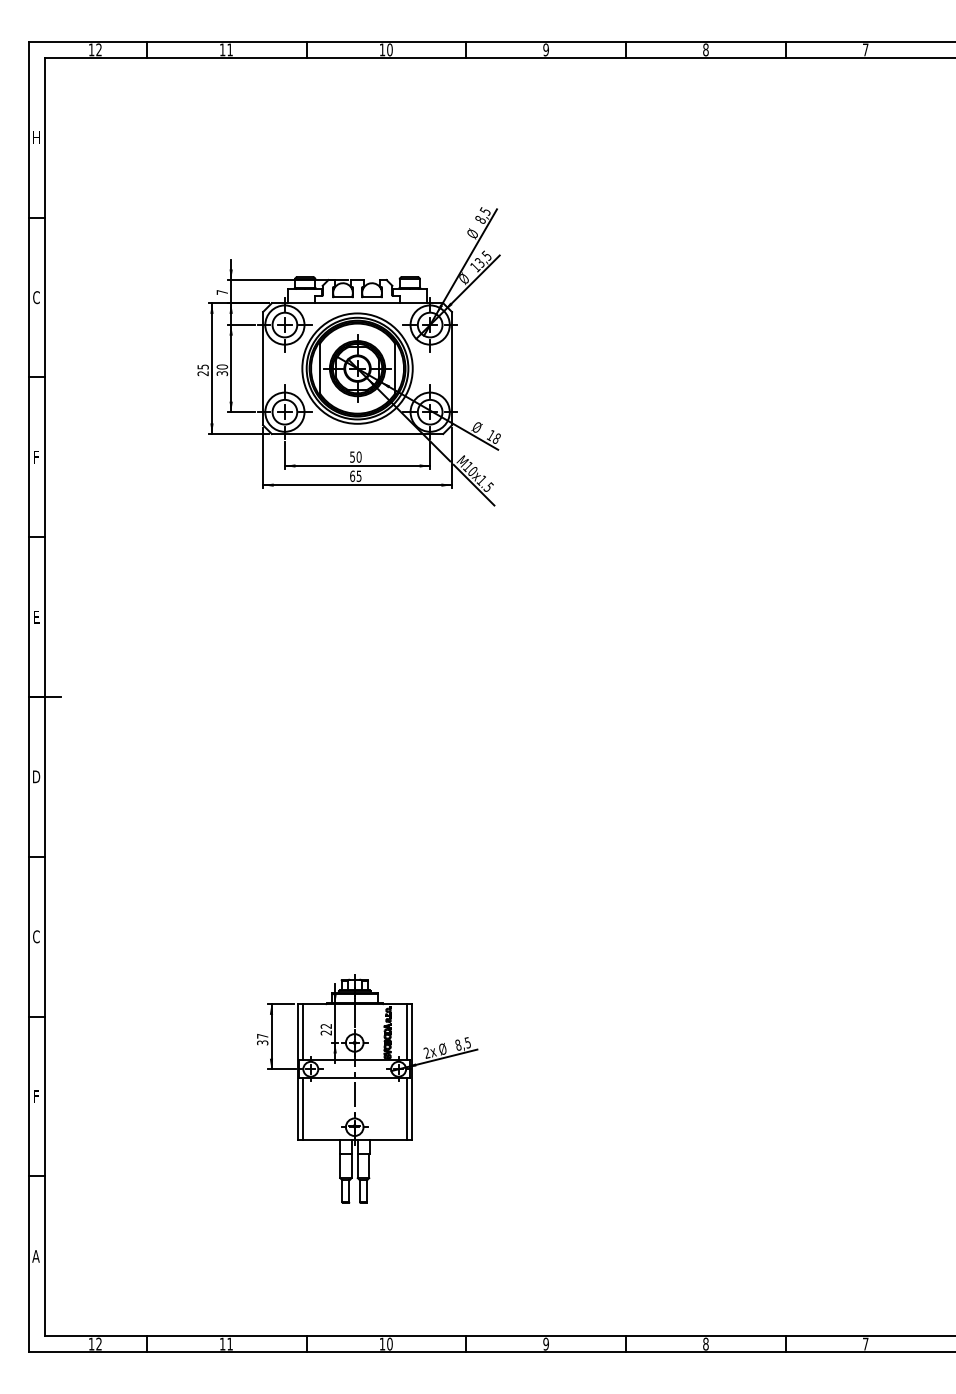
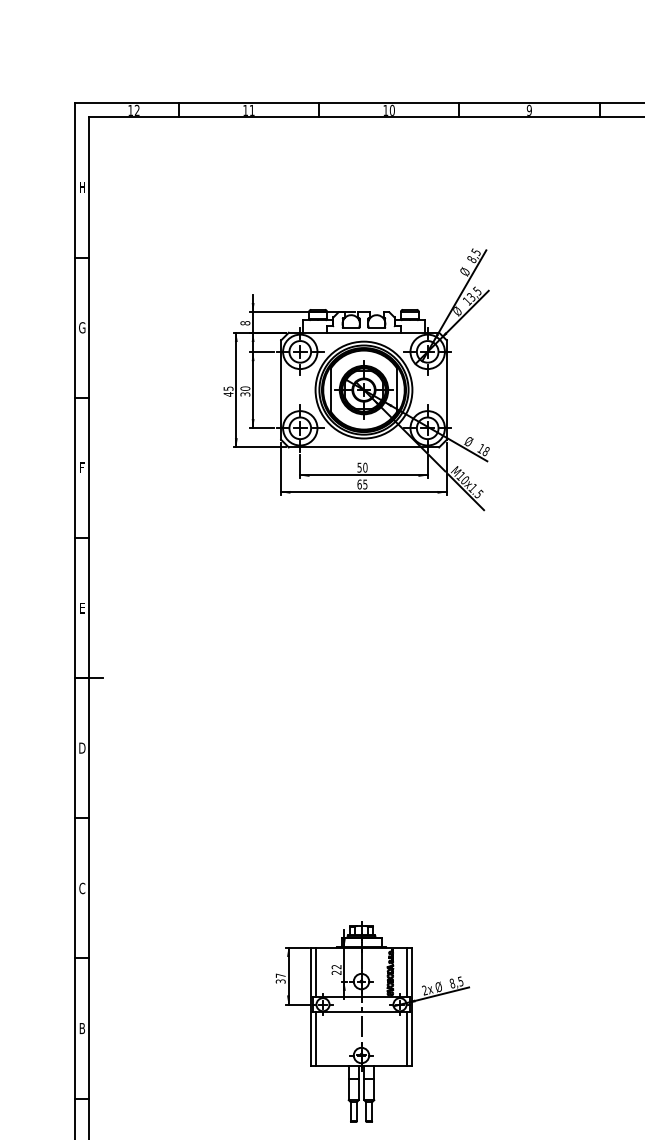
text: (222, 292) -> (245, 323), 7 -> 8
text: (35, 297) -> (81, 327), C -> G
text: (202, 373) -> (227, 394), 25 -> 45
text: (36, 1096) -> (82, 1028), F -> B

